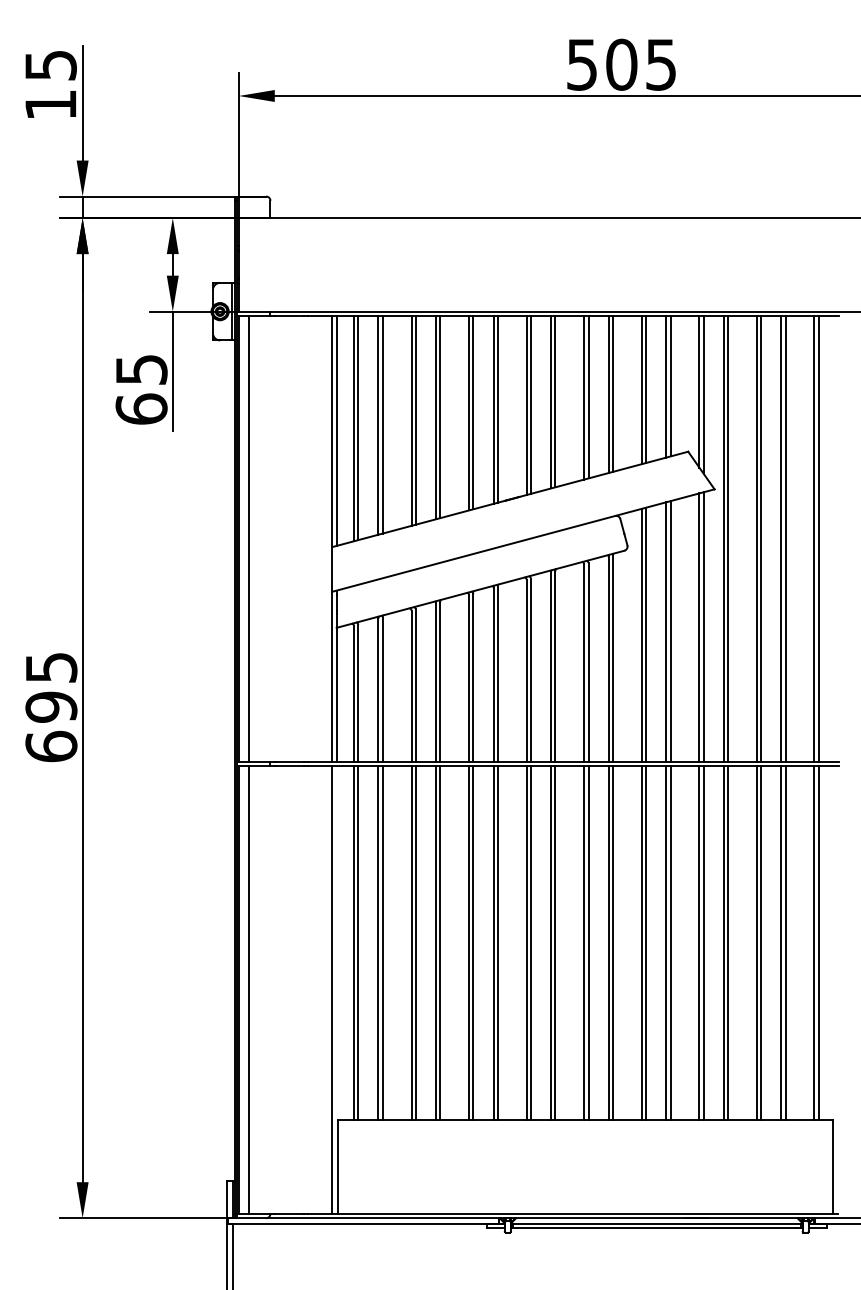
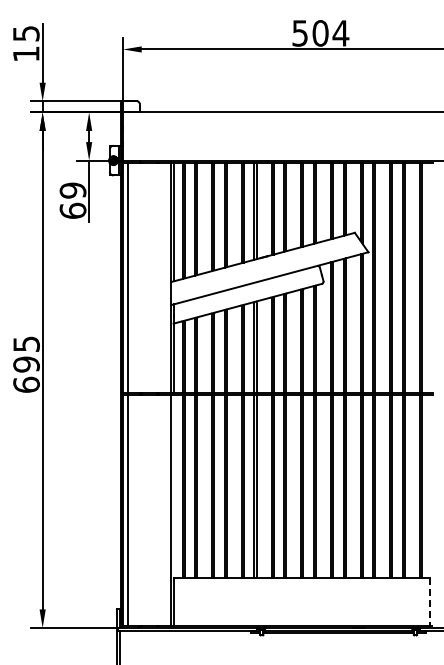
text: (660, 64) -> (340, 33), 505 -> 504
text: (140, 369) -> (72, 190), 65 -> 69
line: (833, 1168) -> (429, 602), solid -> dashed

